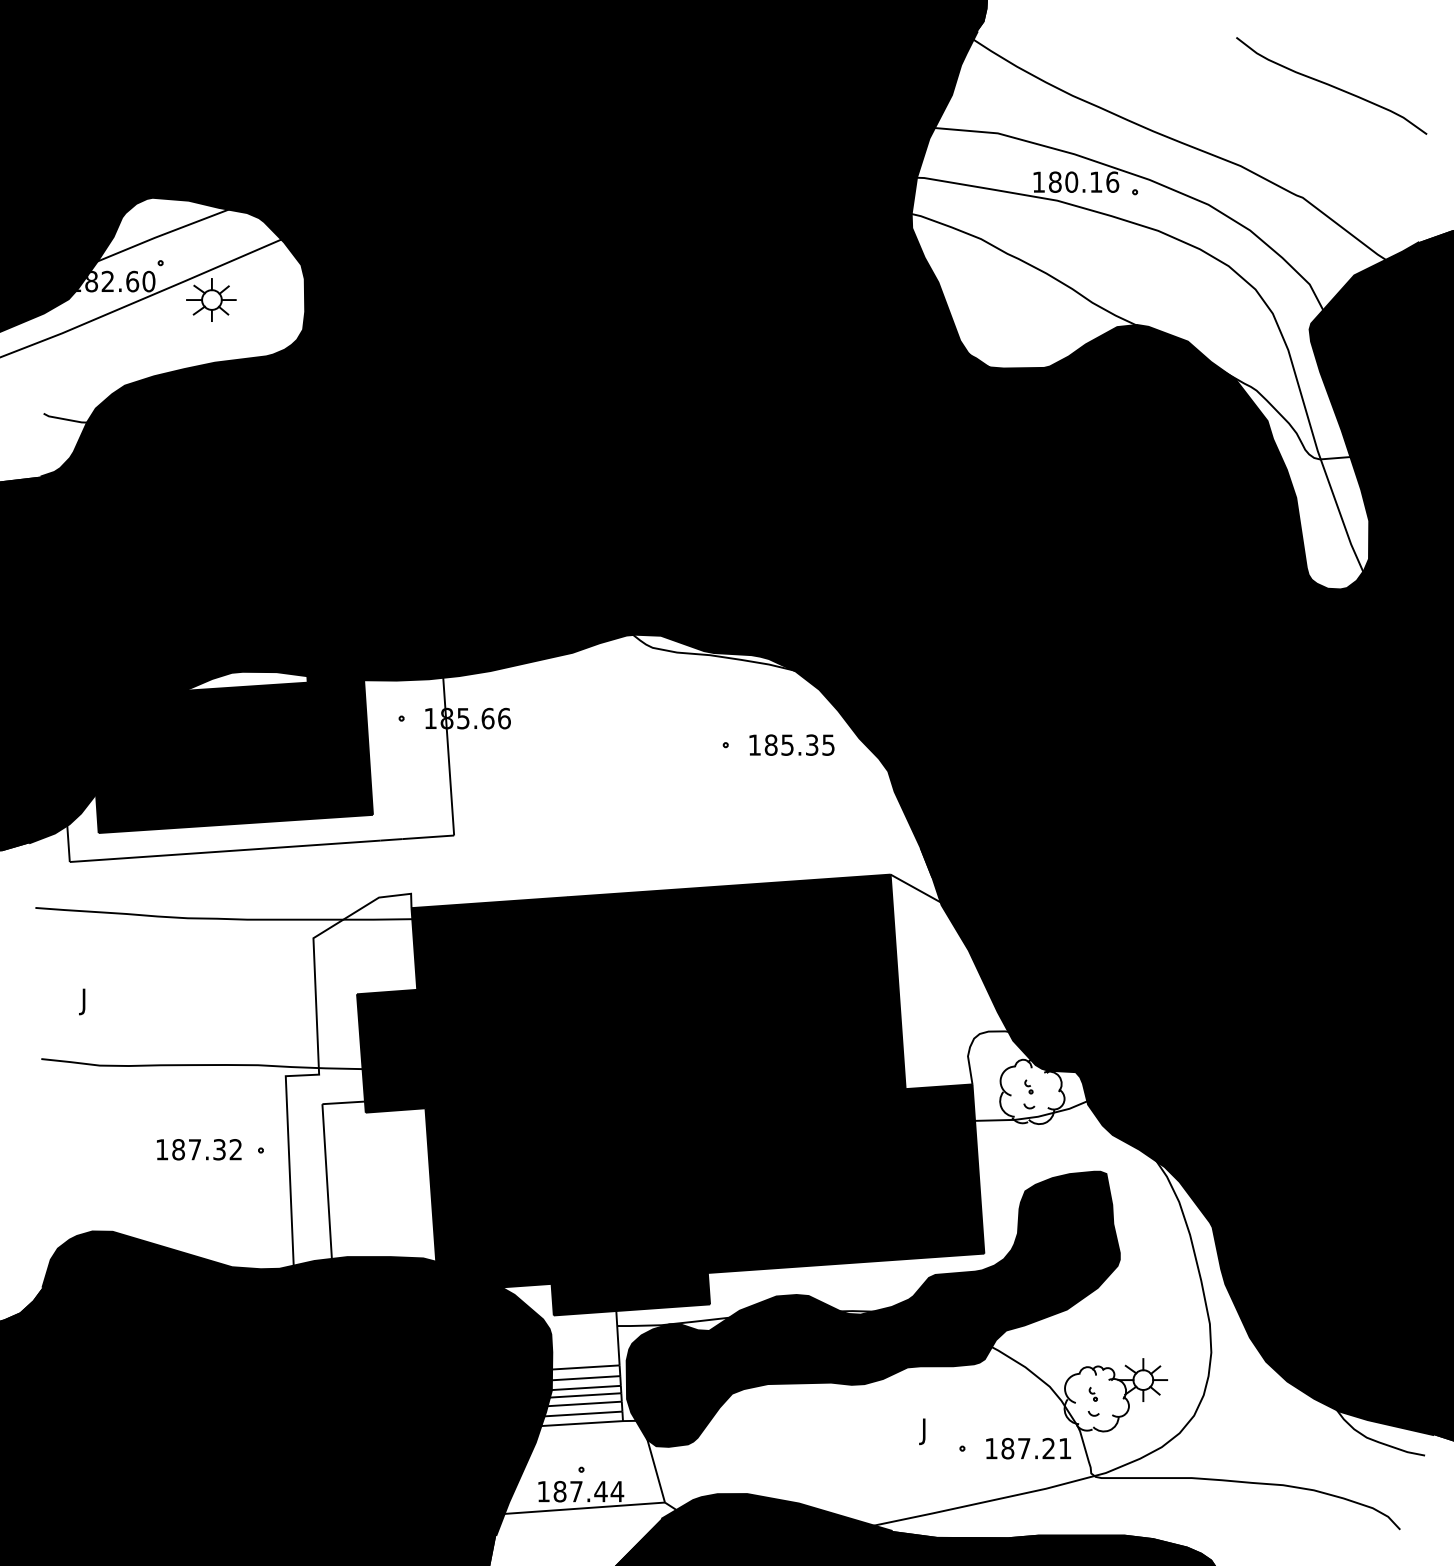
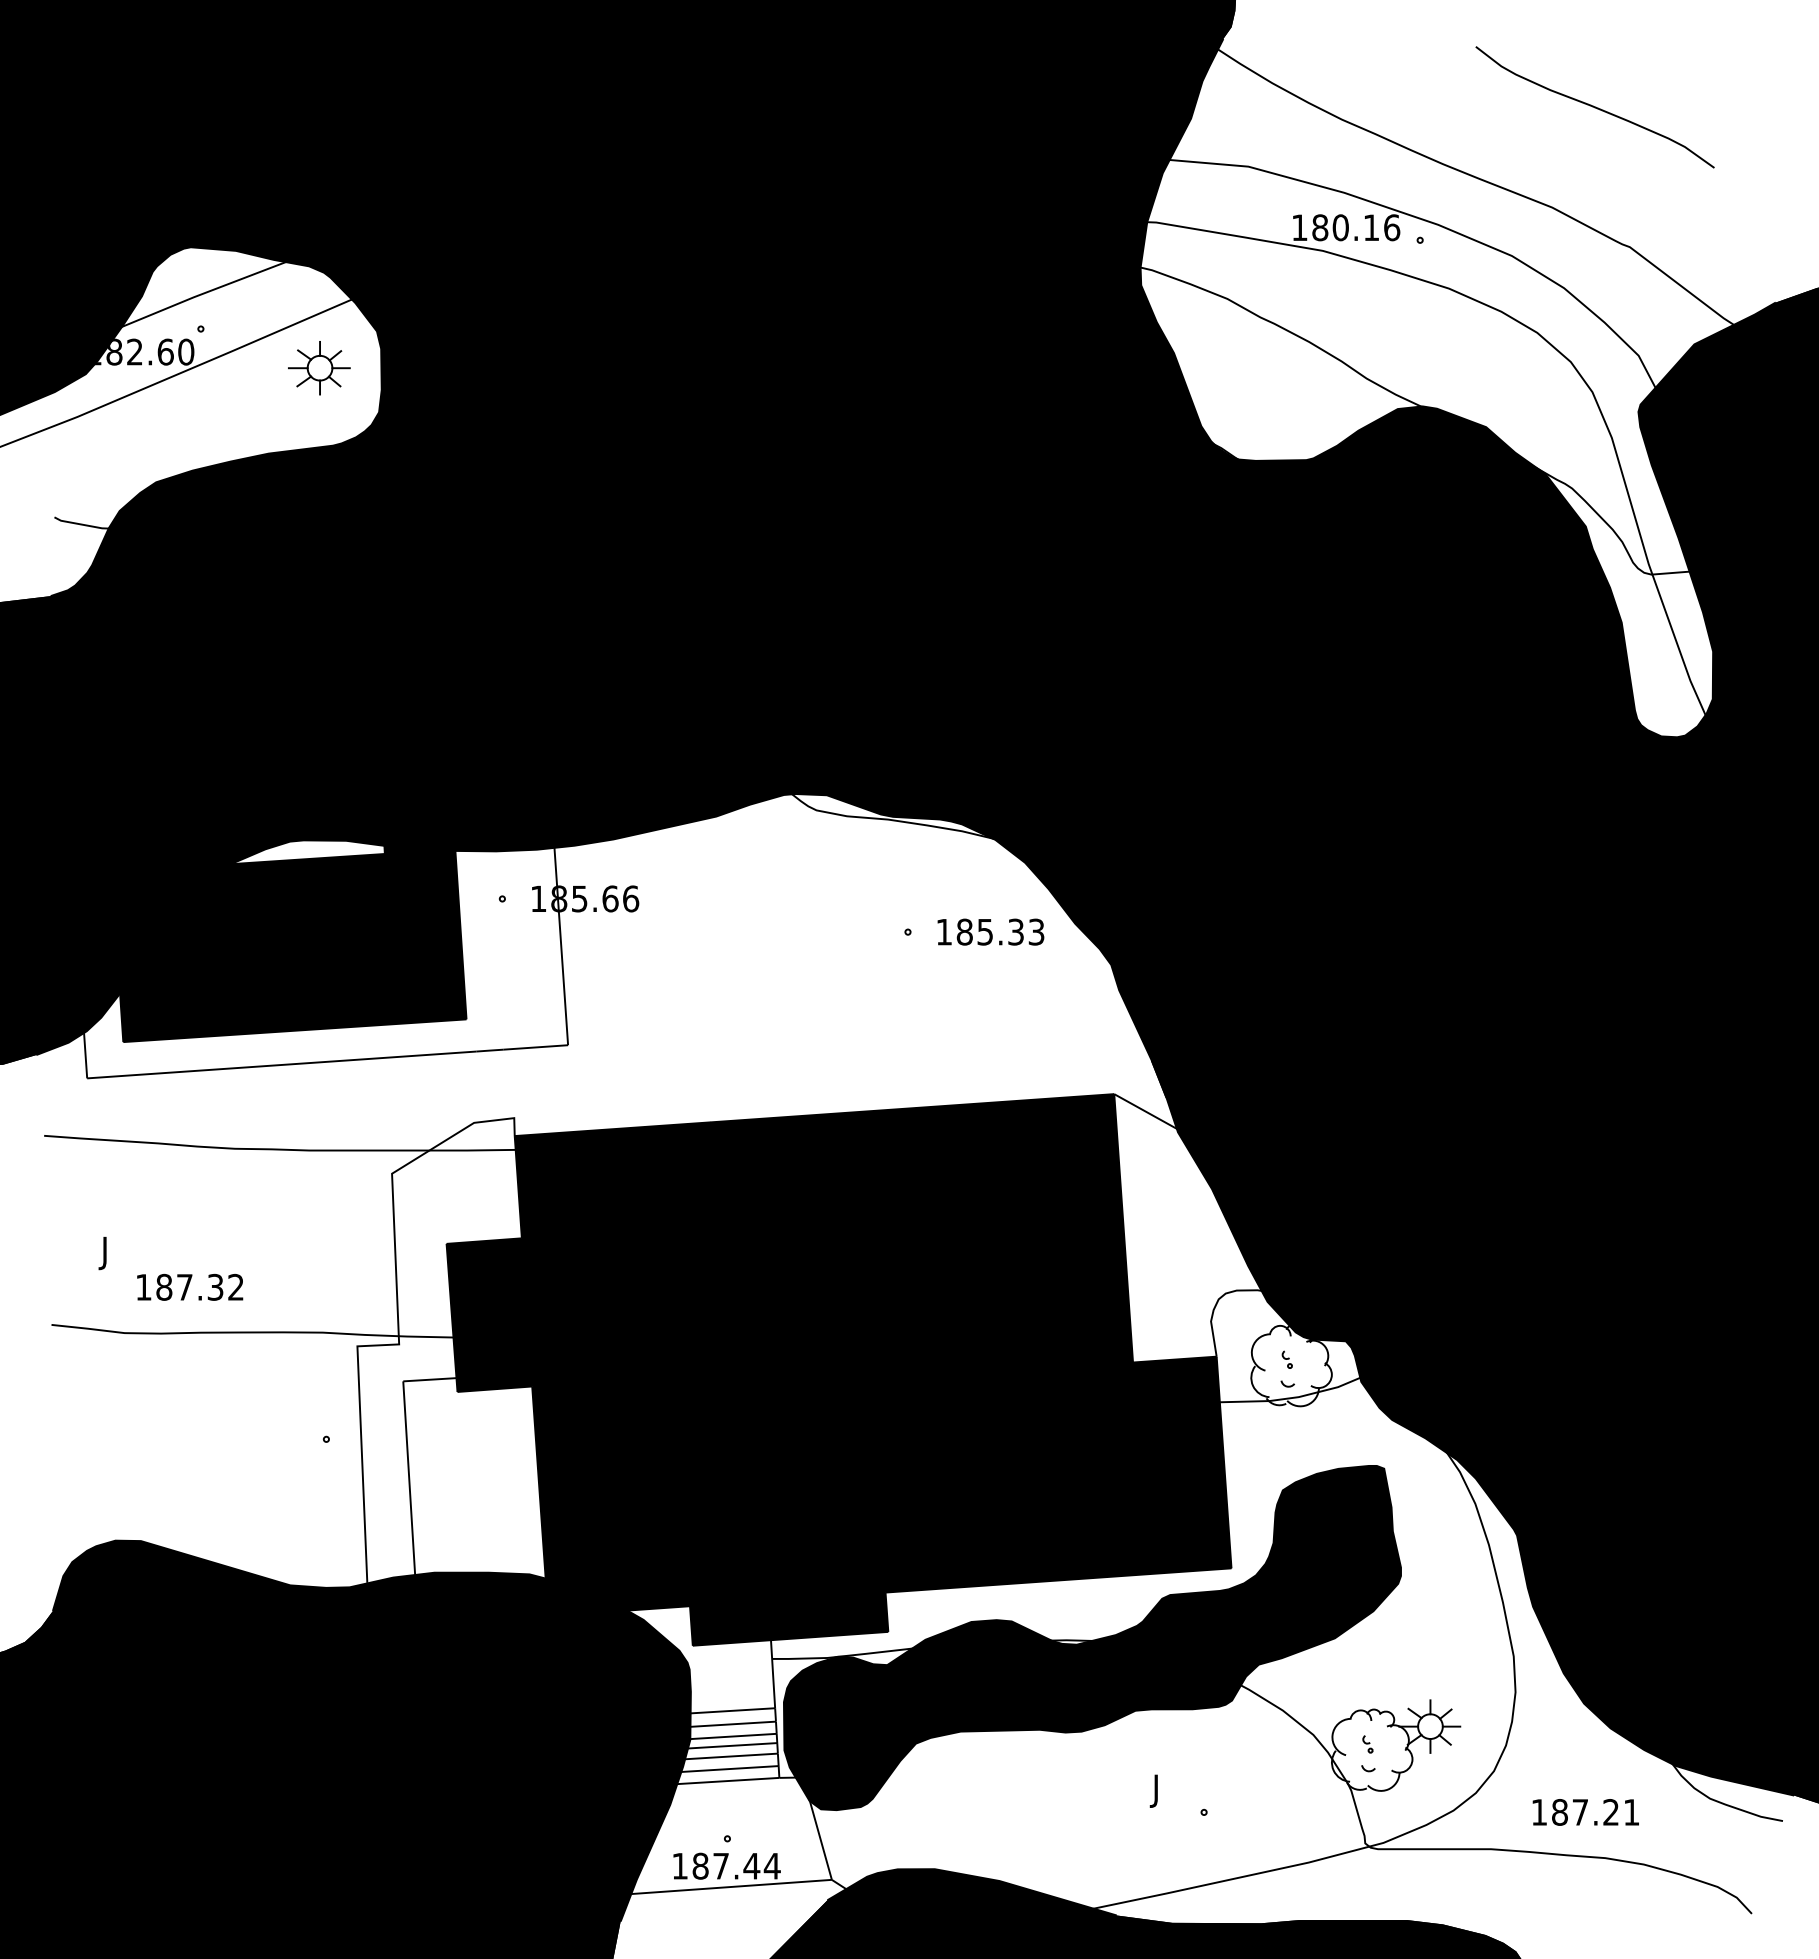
curve: (1331, 86) -> (1594, 107), moved
part: (211, 300) -> (319, 368), moved
text: (828, 744) -> (1036, 931), 185.35 -> 185.33
text: (199, 1149) -> (190, 1286), moved
text: (1028, 1448) -> (1585, 1812), moved

